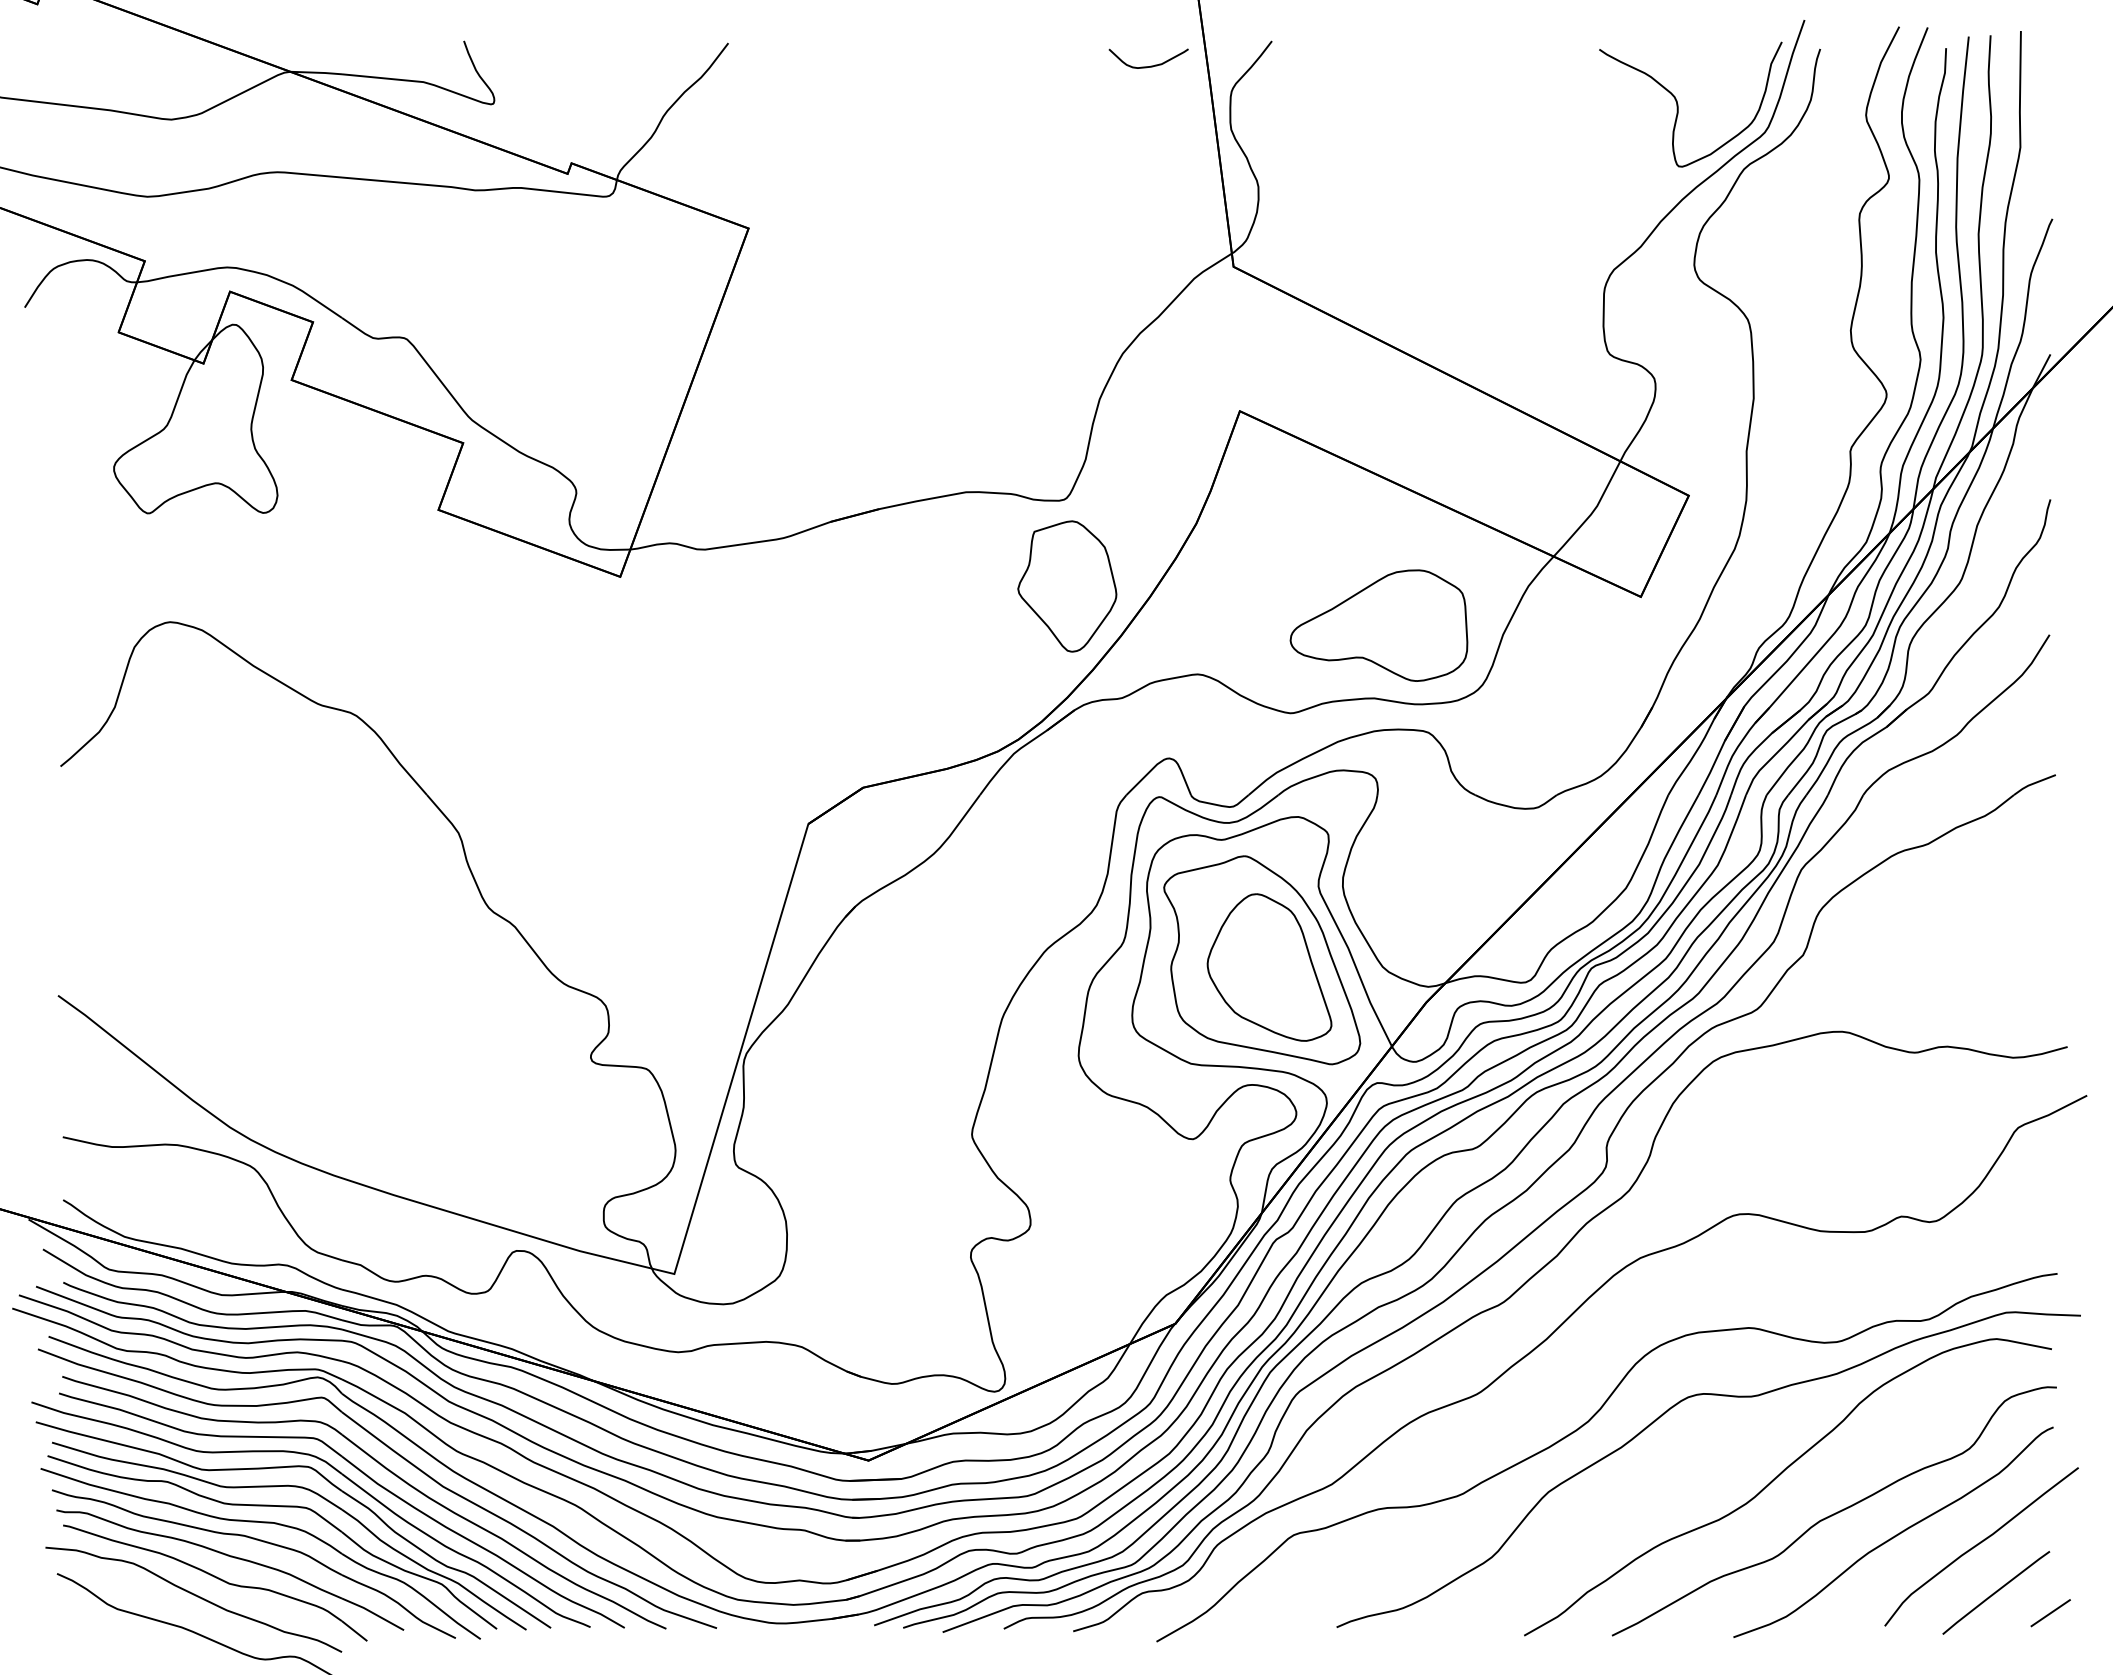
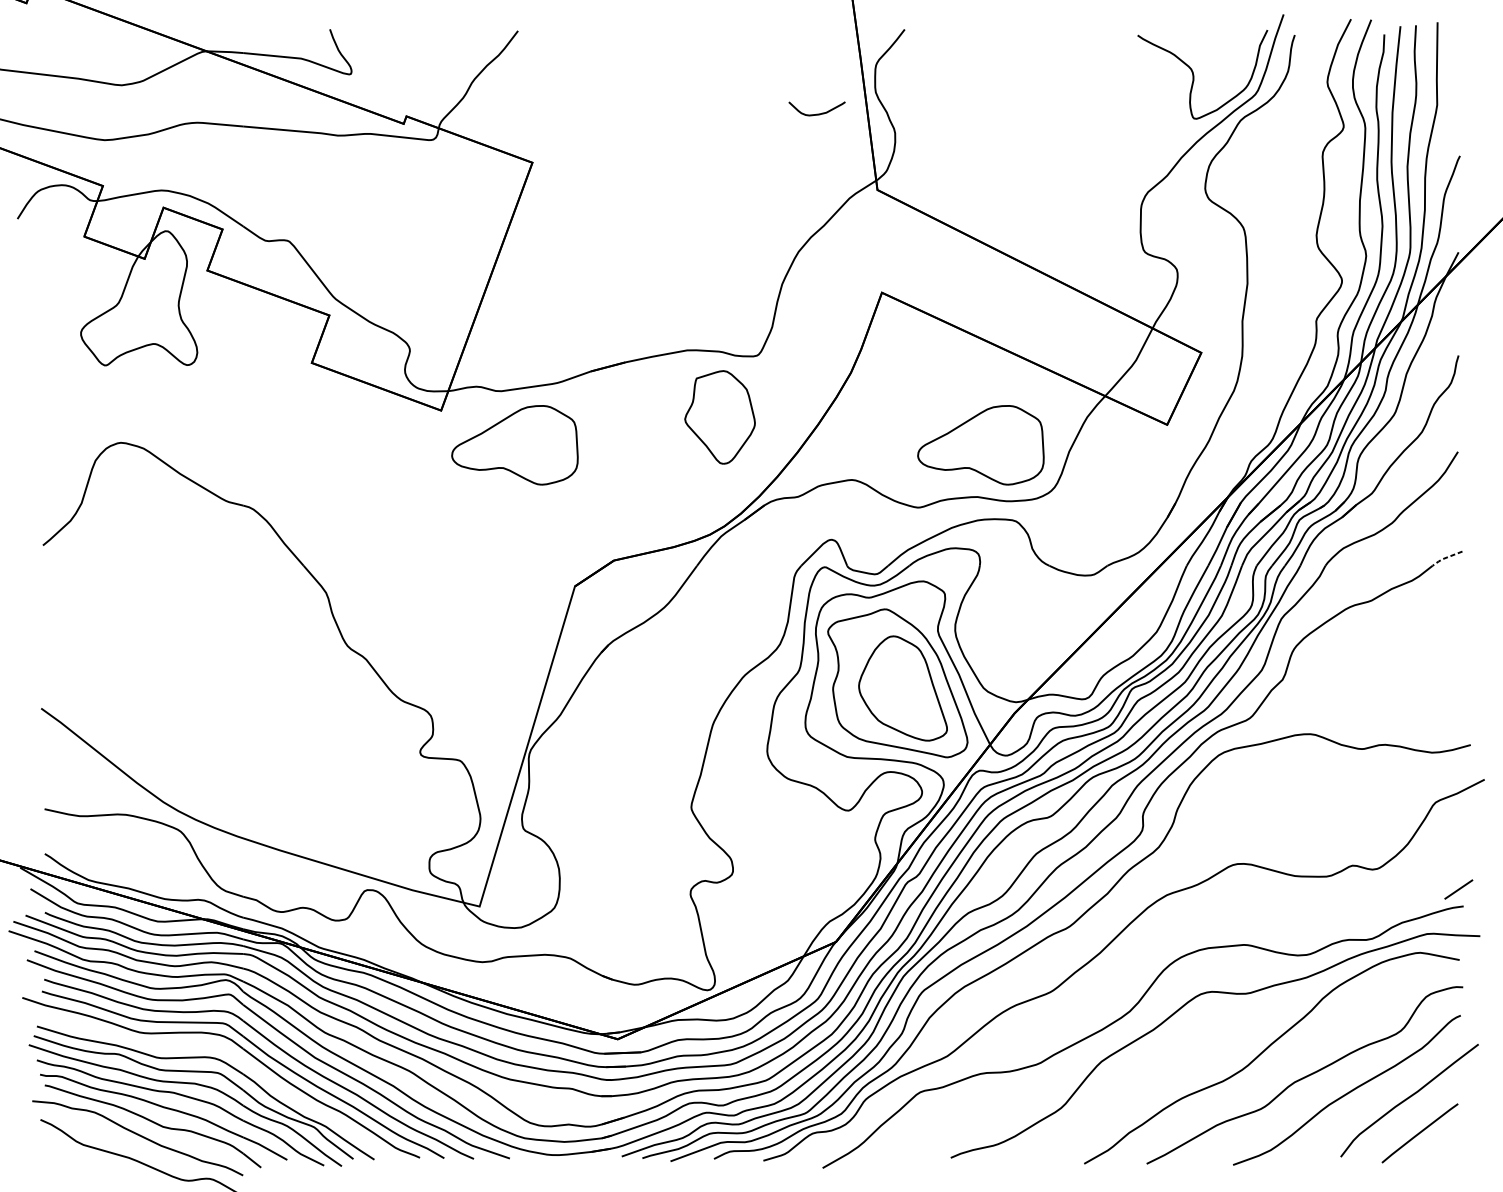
curve: (1150, 65) -> (818, 113), moved
part: (1067, 586) -> (720, 417), moved
part: (723, 625) -> (514, 445), added
line: (2032, 783) -> (1445, 557), solid -> dashed
part: (329, 1483) -> (234, 1055), removed
line: (2050, 1613) -> (1458, 889), moved

